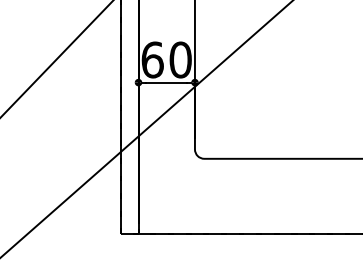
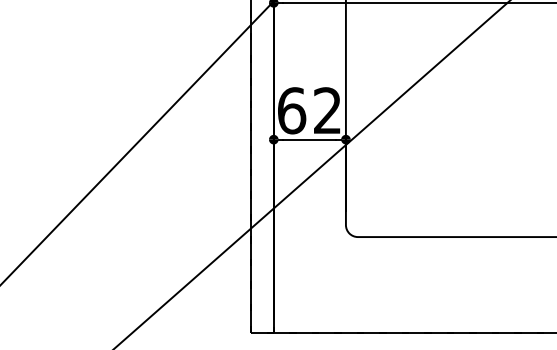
text: (180, 59) -> (327, 110), 60 -> 62

